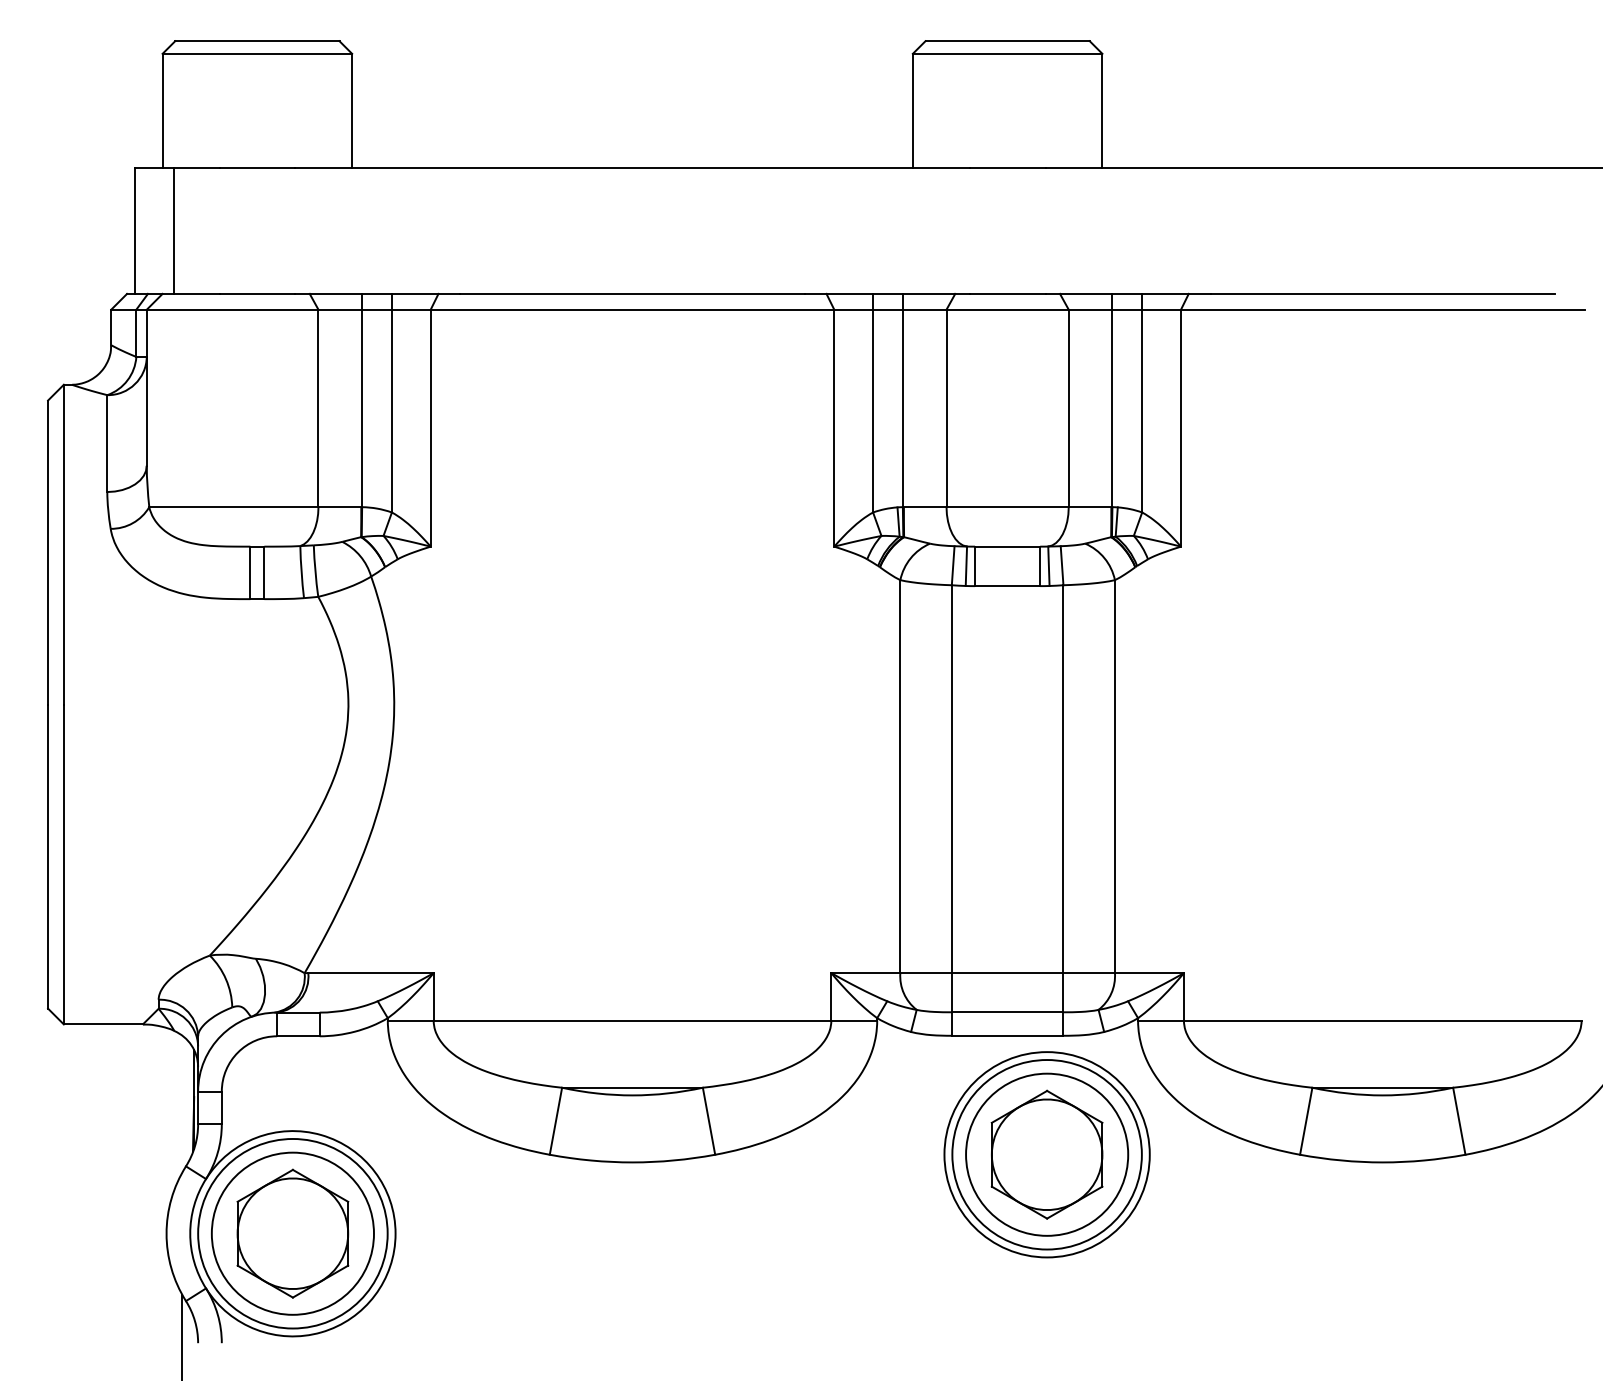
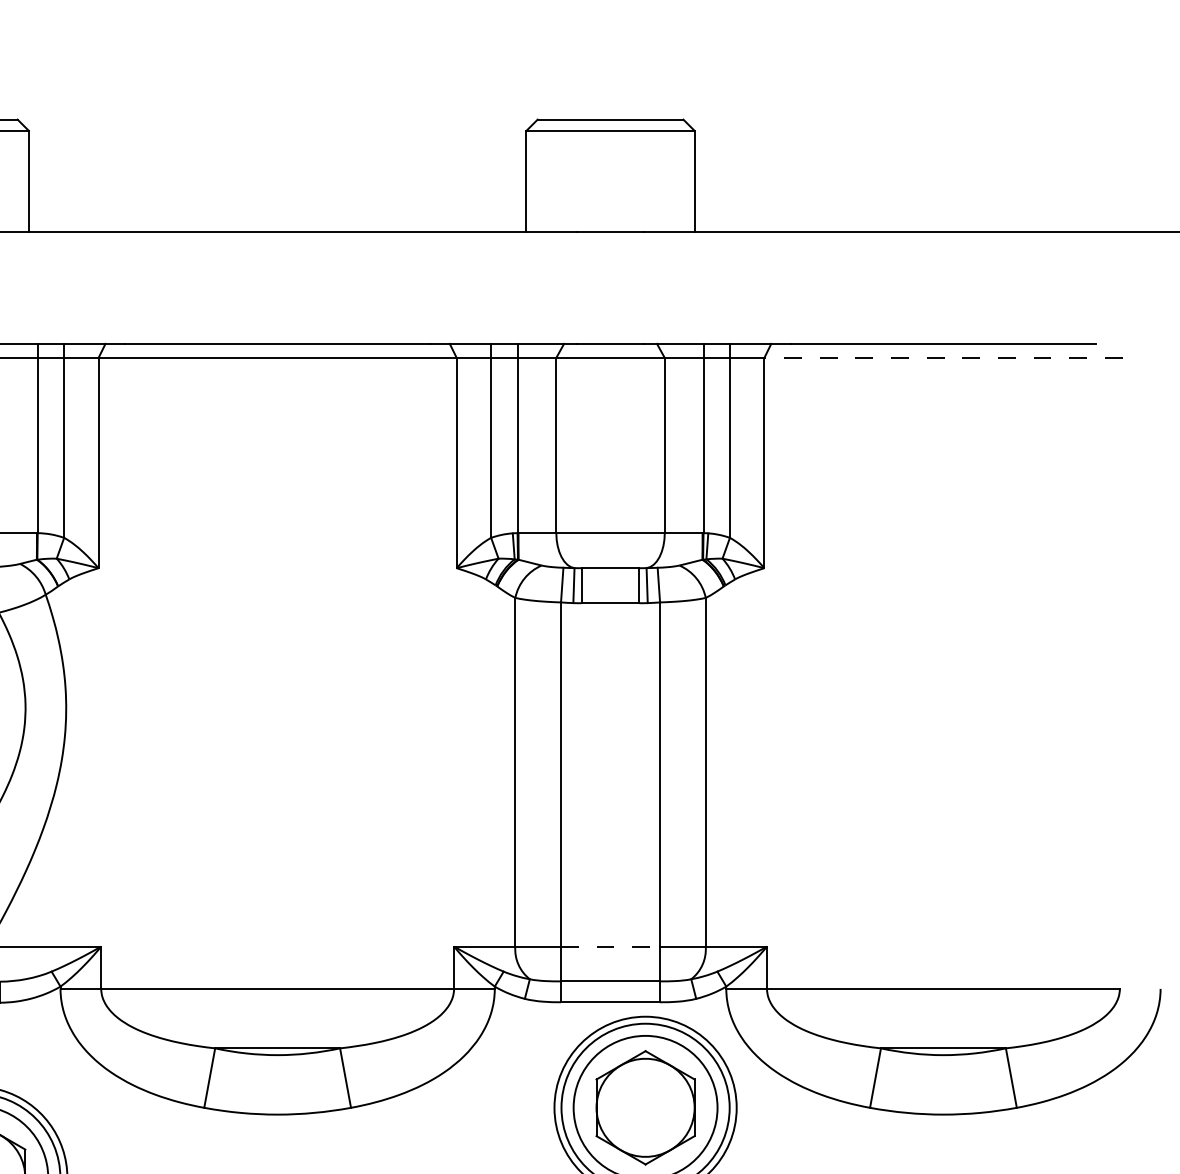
line: (1382, 309) -> (943, 357), solid -> dashed
line: (1007, 973) -> (610, 946), solid -> dashed

